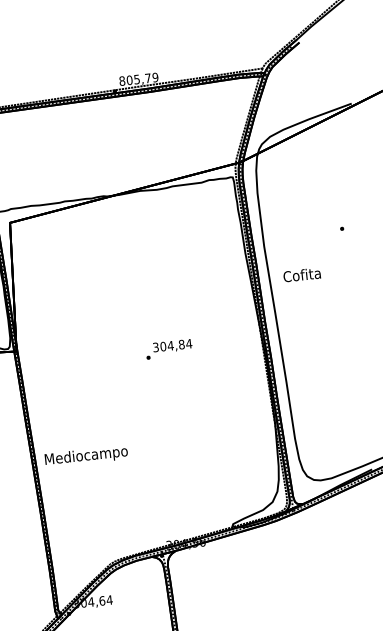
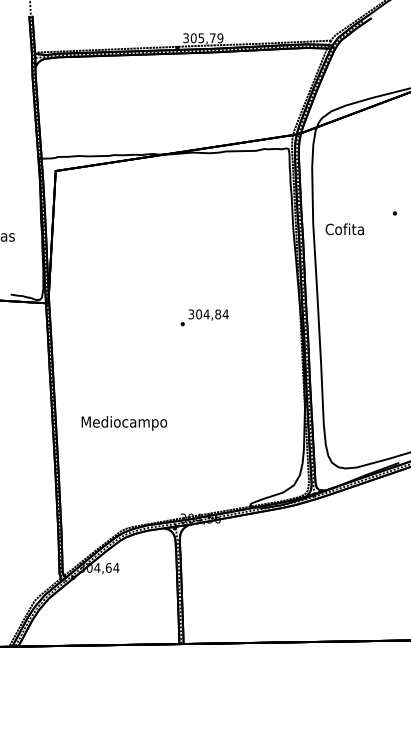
text: (121, 81) -> (185, 38), 805,79 -> 305,79
text: (301, 275) -> (344, 229), moved
text: (86, 456) -> (124, 423), moved

